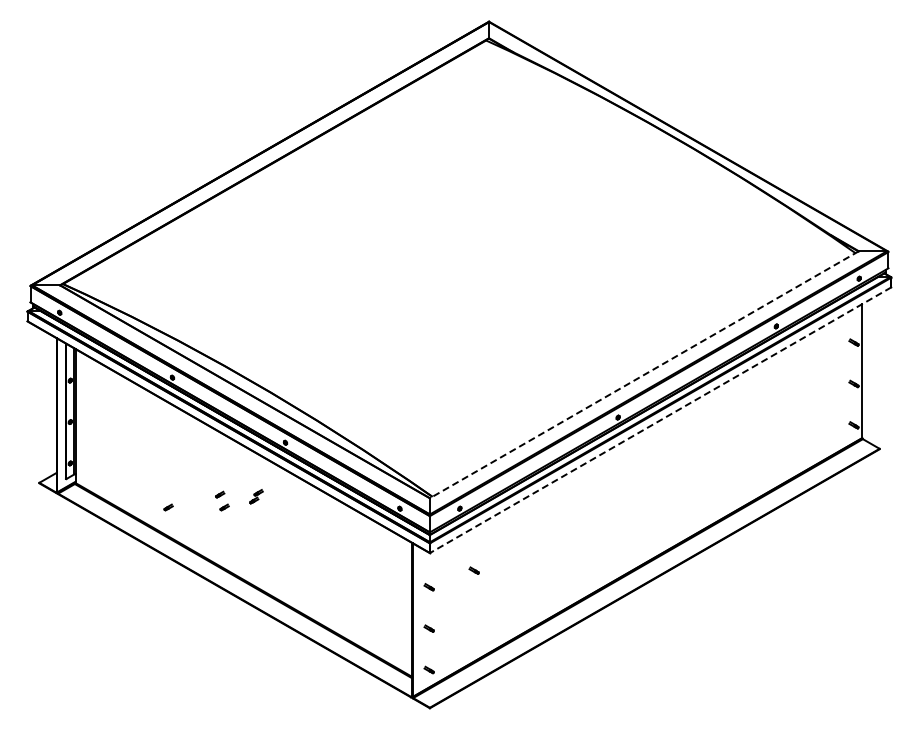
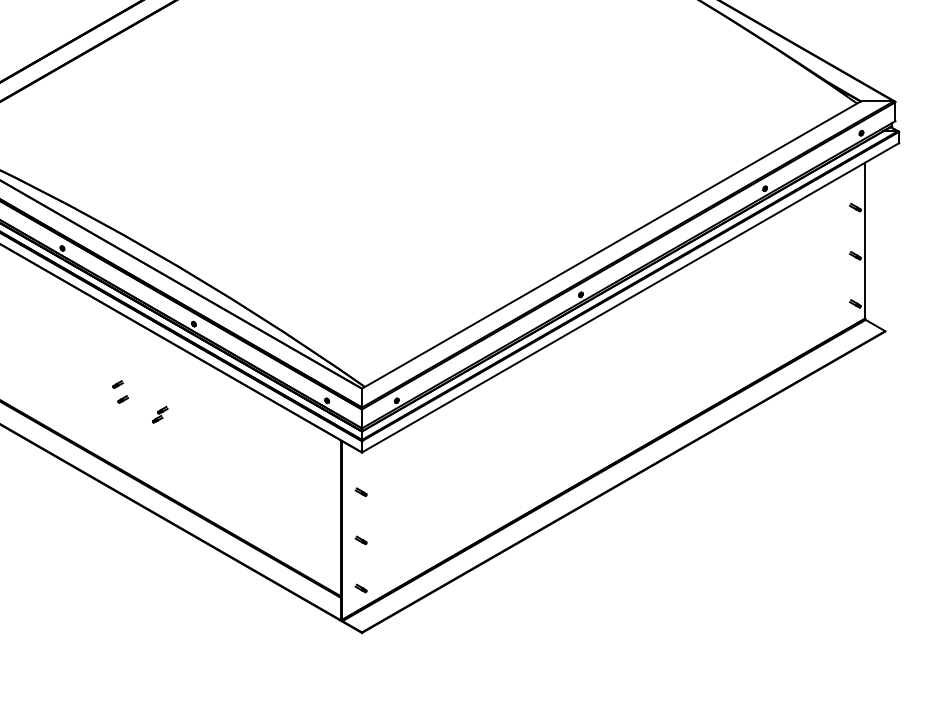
line: (644, 374) -> (611, 244), dashed -> solid
line: (660, 420) -> (630, 298), dashed -> solid
part: (256, 496) -> (160, 414), moved
part: (168, 507) -> (57, 399), removed
part: (473, 570) -> (412, 472), removed

